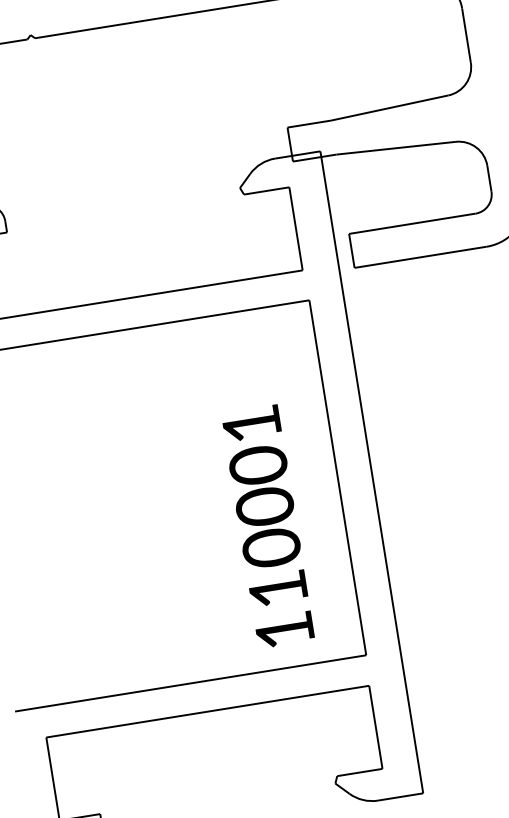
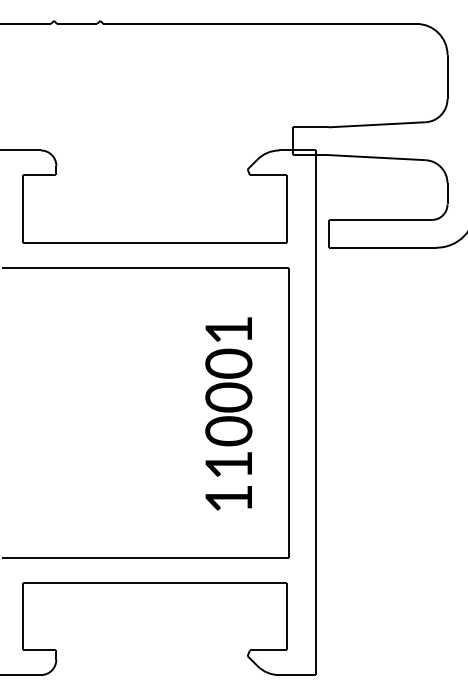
text: (267, 526) -> (228, 413), moved

